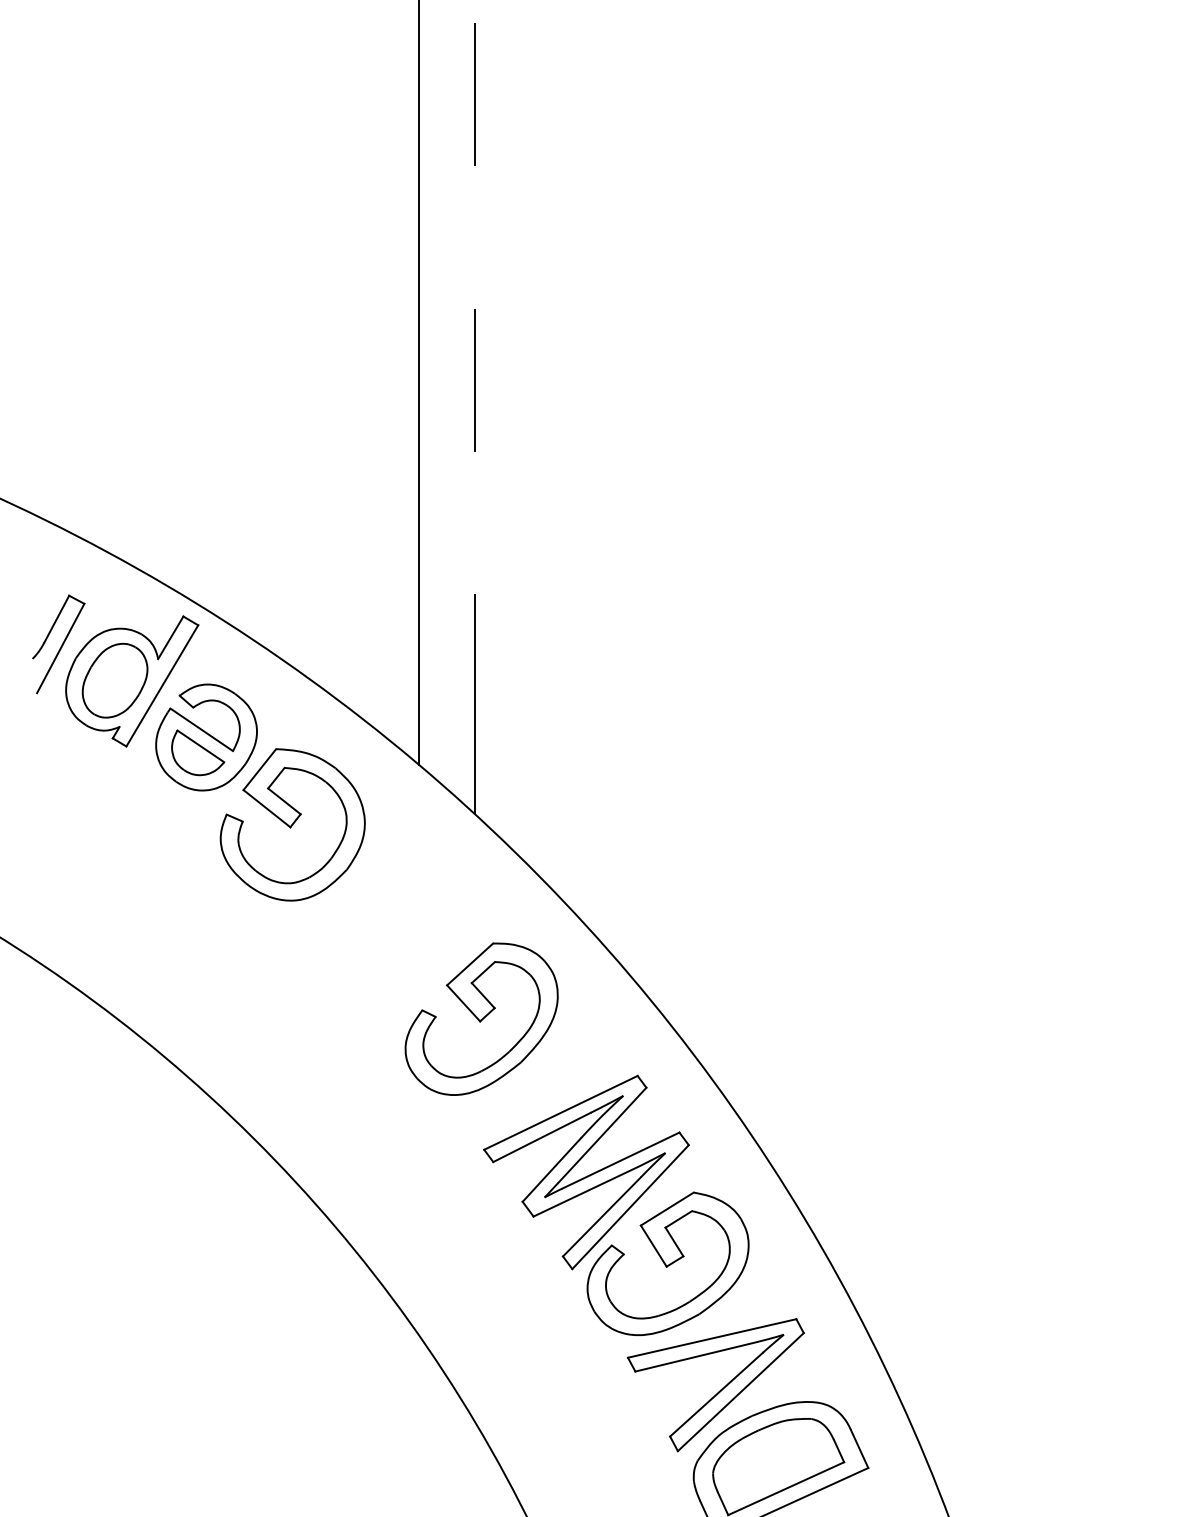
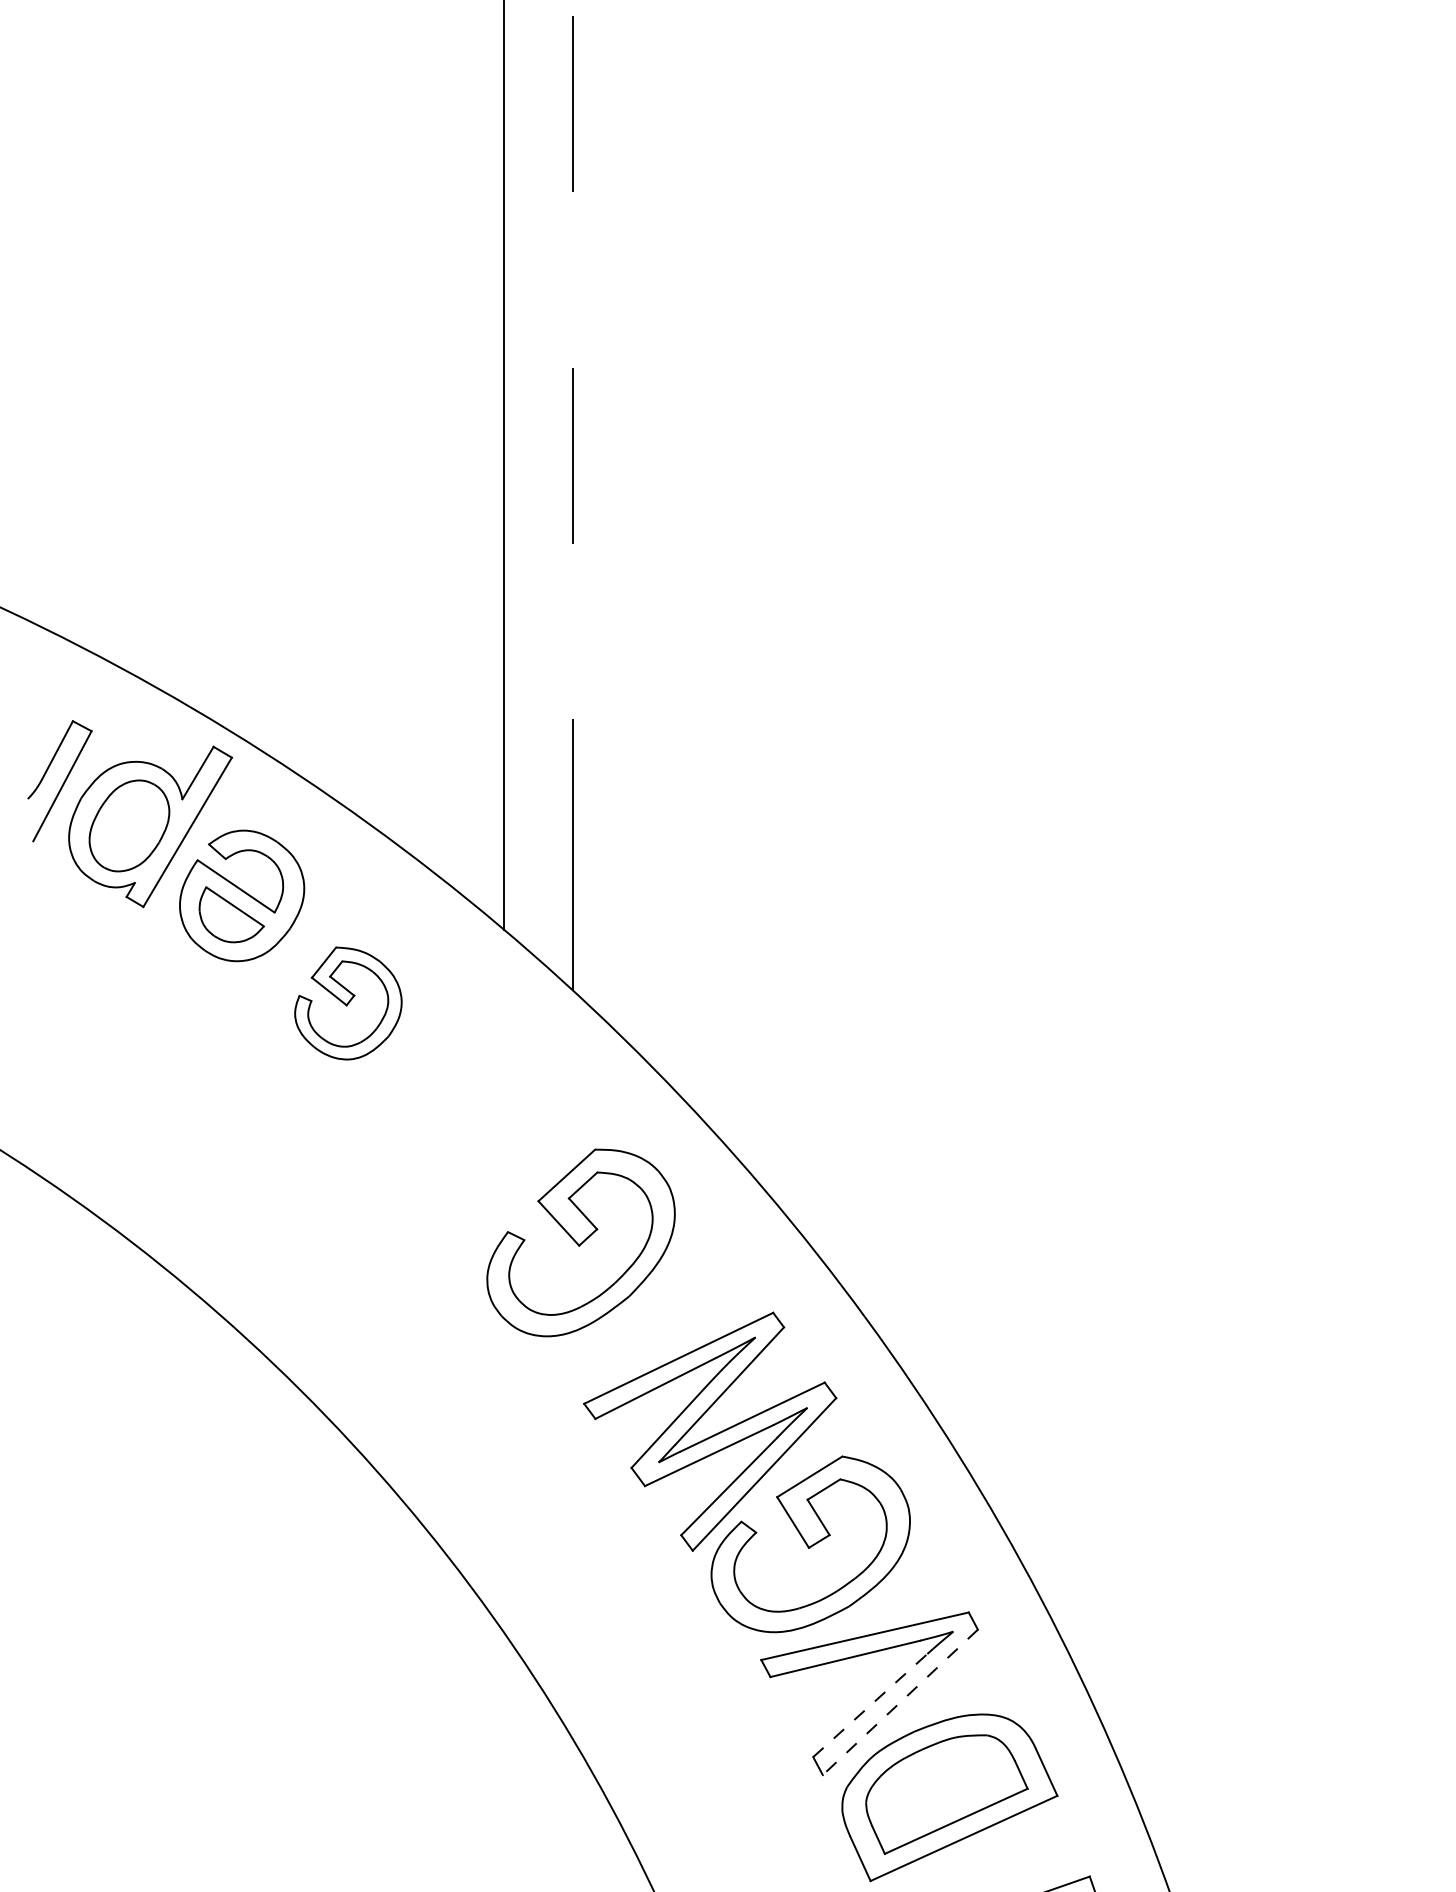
part: (292, 824) -> (348, 1003), size x0.6
line: (740, 1392) -> (899, 1702), solid -> dashed
line: (716, 1394) -> (870, 1705), solid -> dashed

